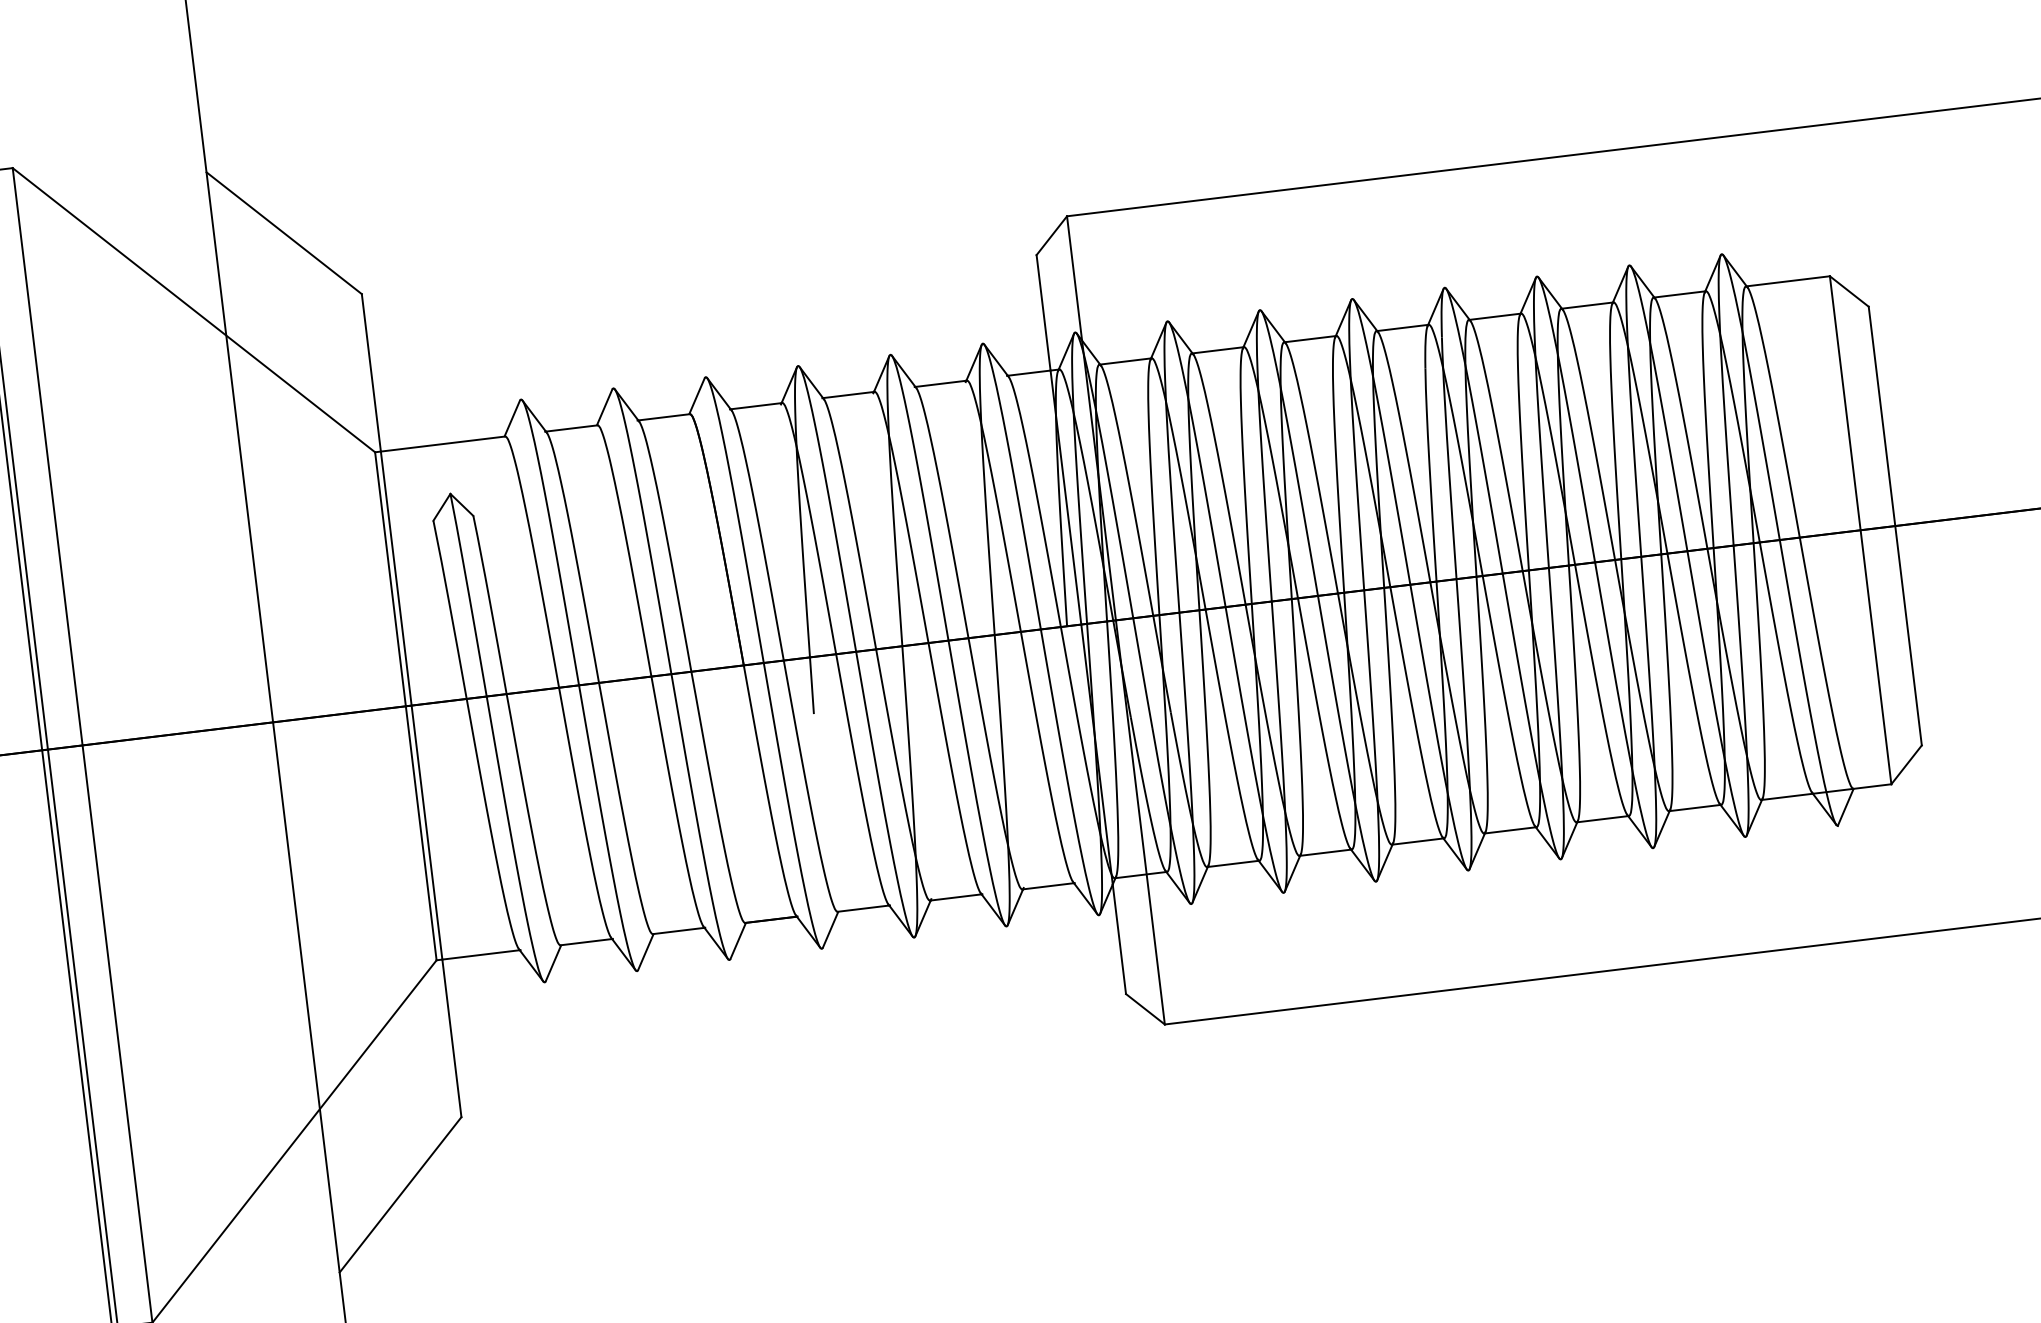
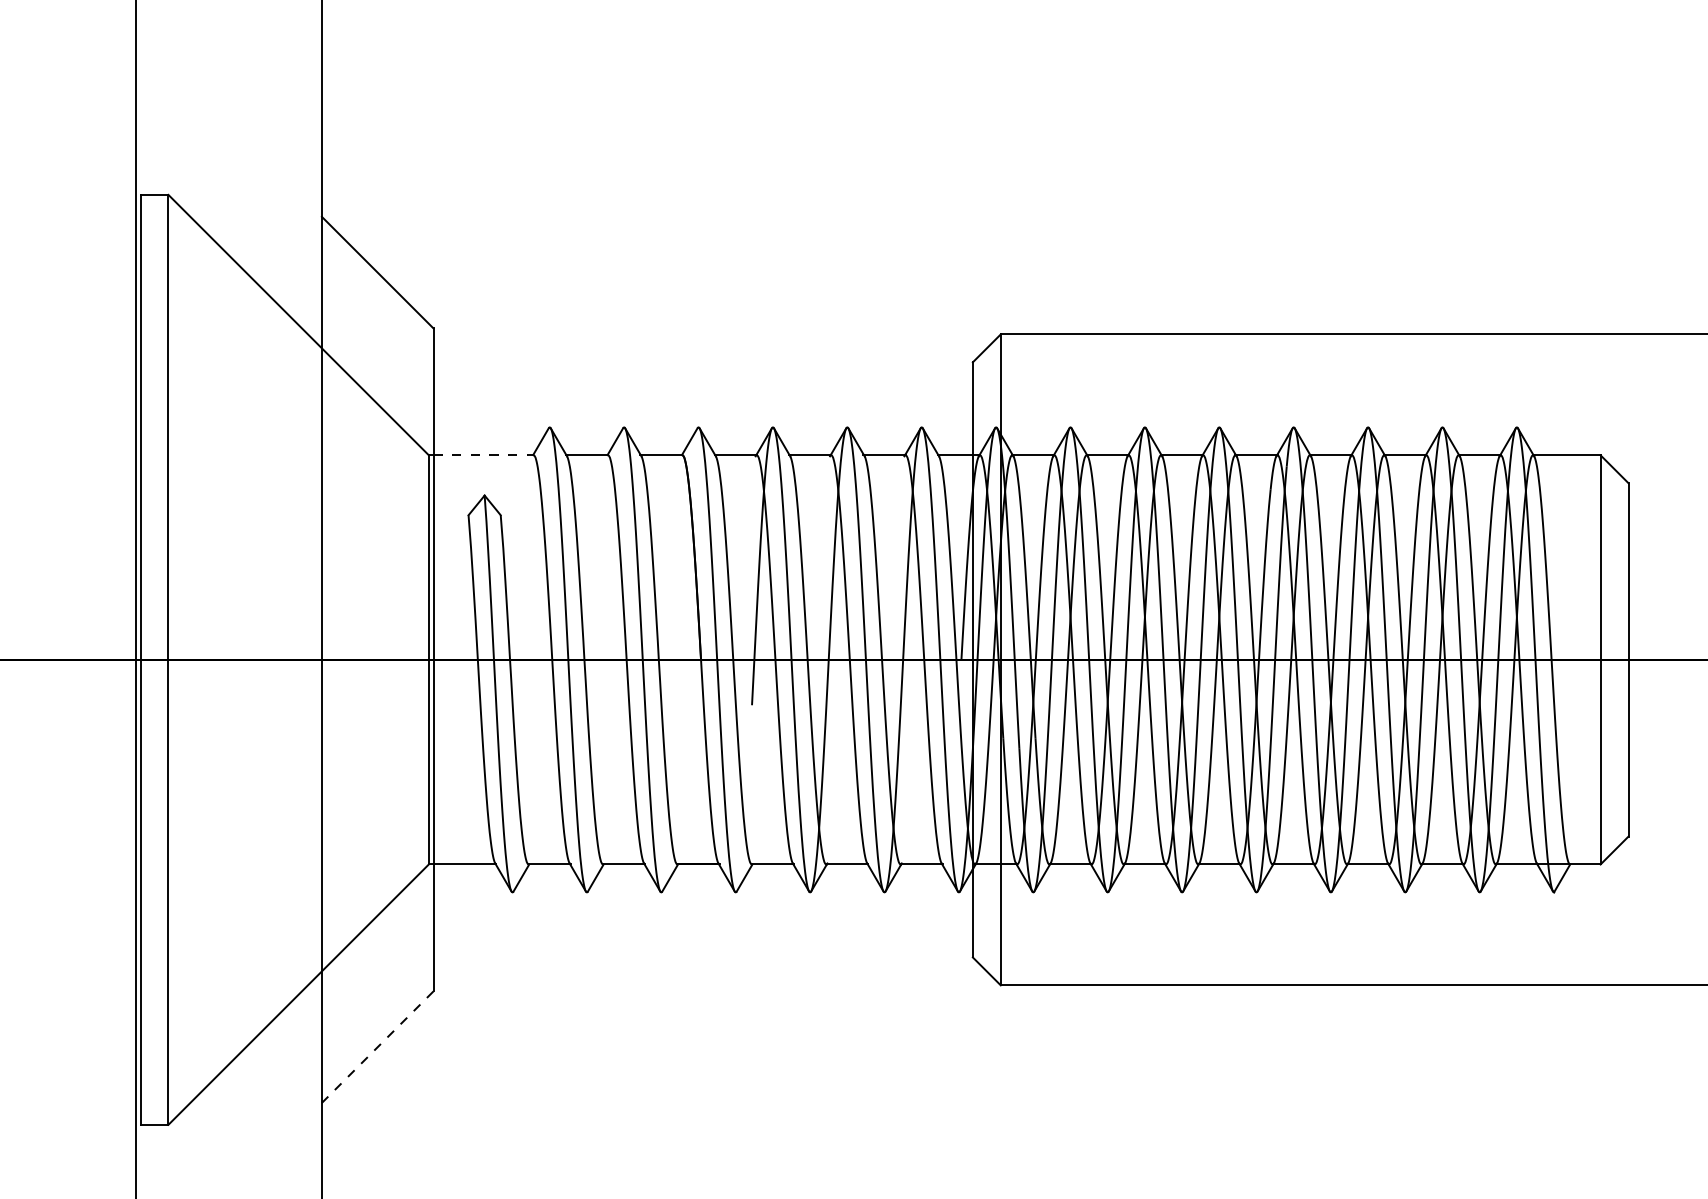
line: (444, 444) -> (484, 455), solid -> dashed
line: (400, 1195) -> (377, 1047), solid -> dashed

